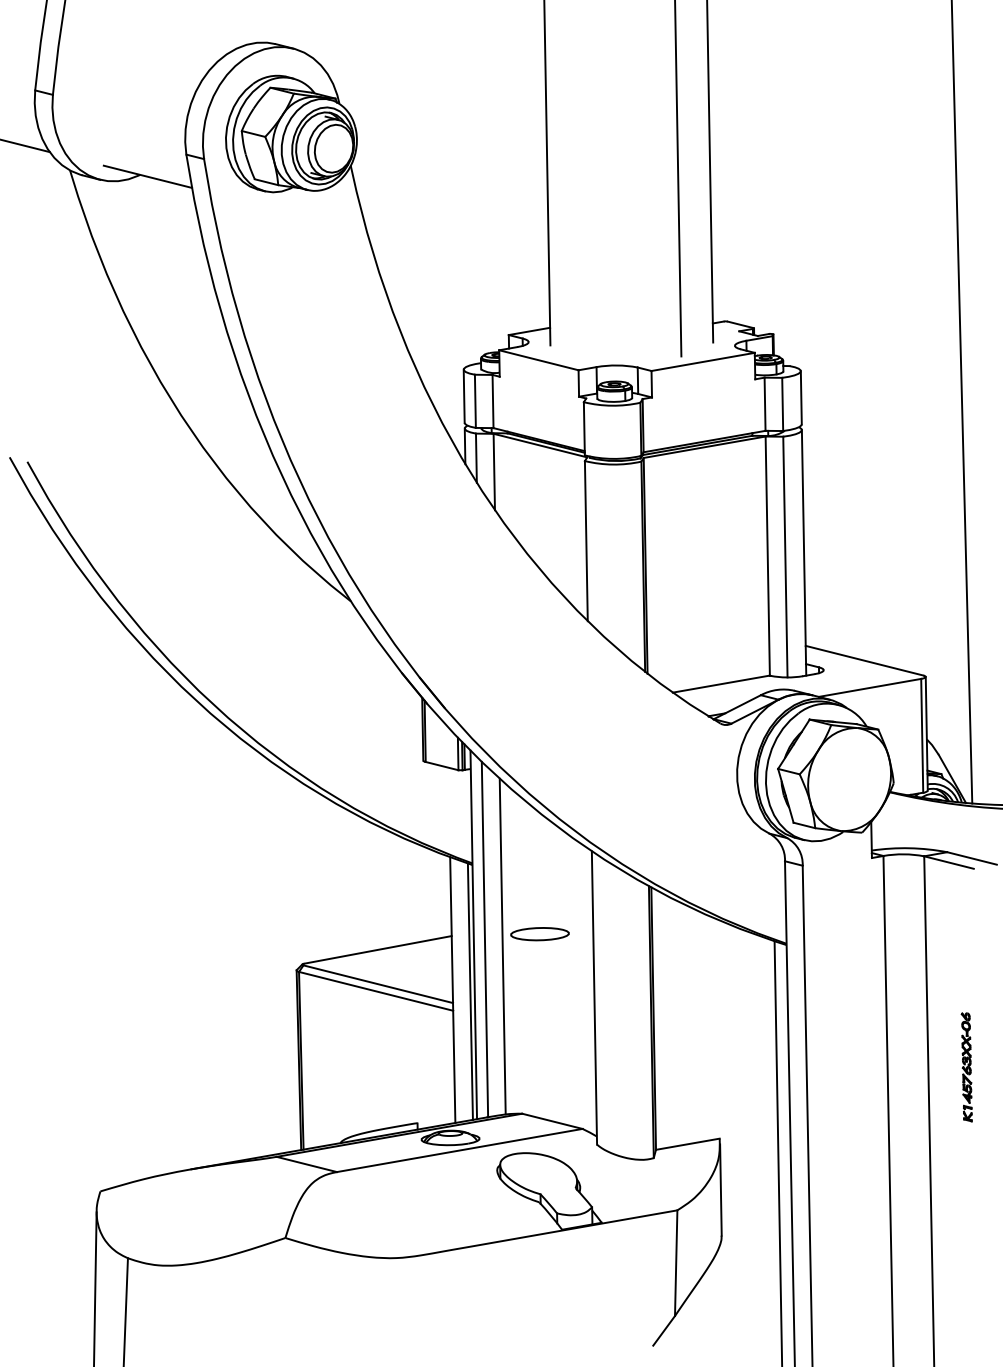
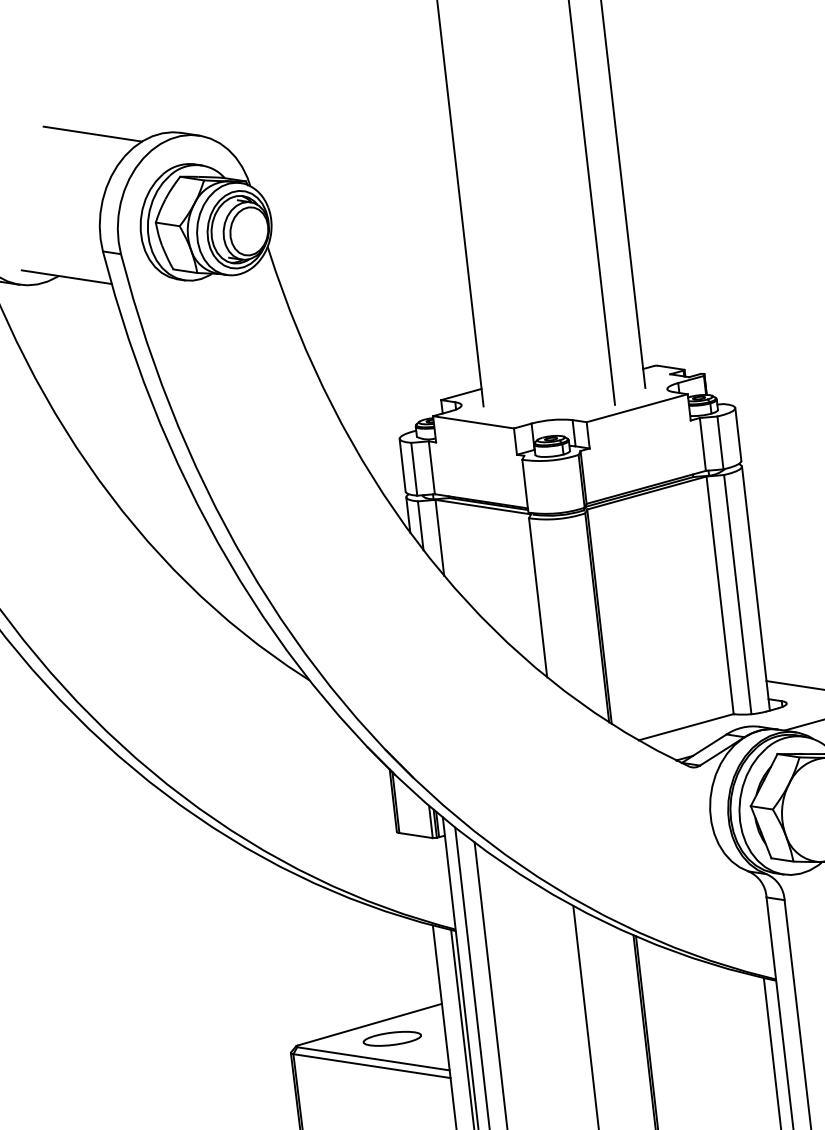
line: (187, 36) -> (92, 133), added
part: (539, 934) -> (391, 1039), moved

